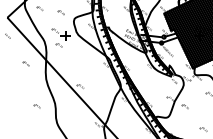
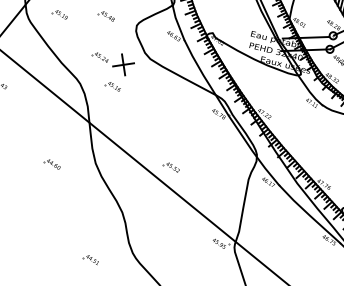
part: (25, 63) -> (50, 163), moved
part: (36, 106) -> (89, 260), moved

